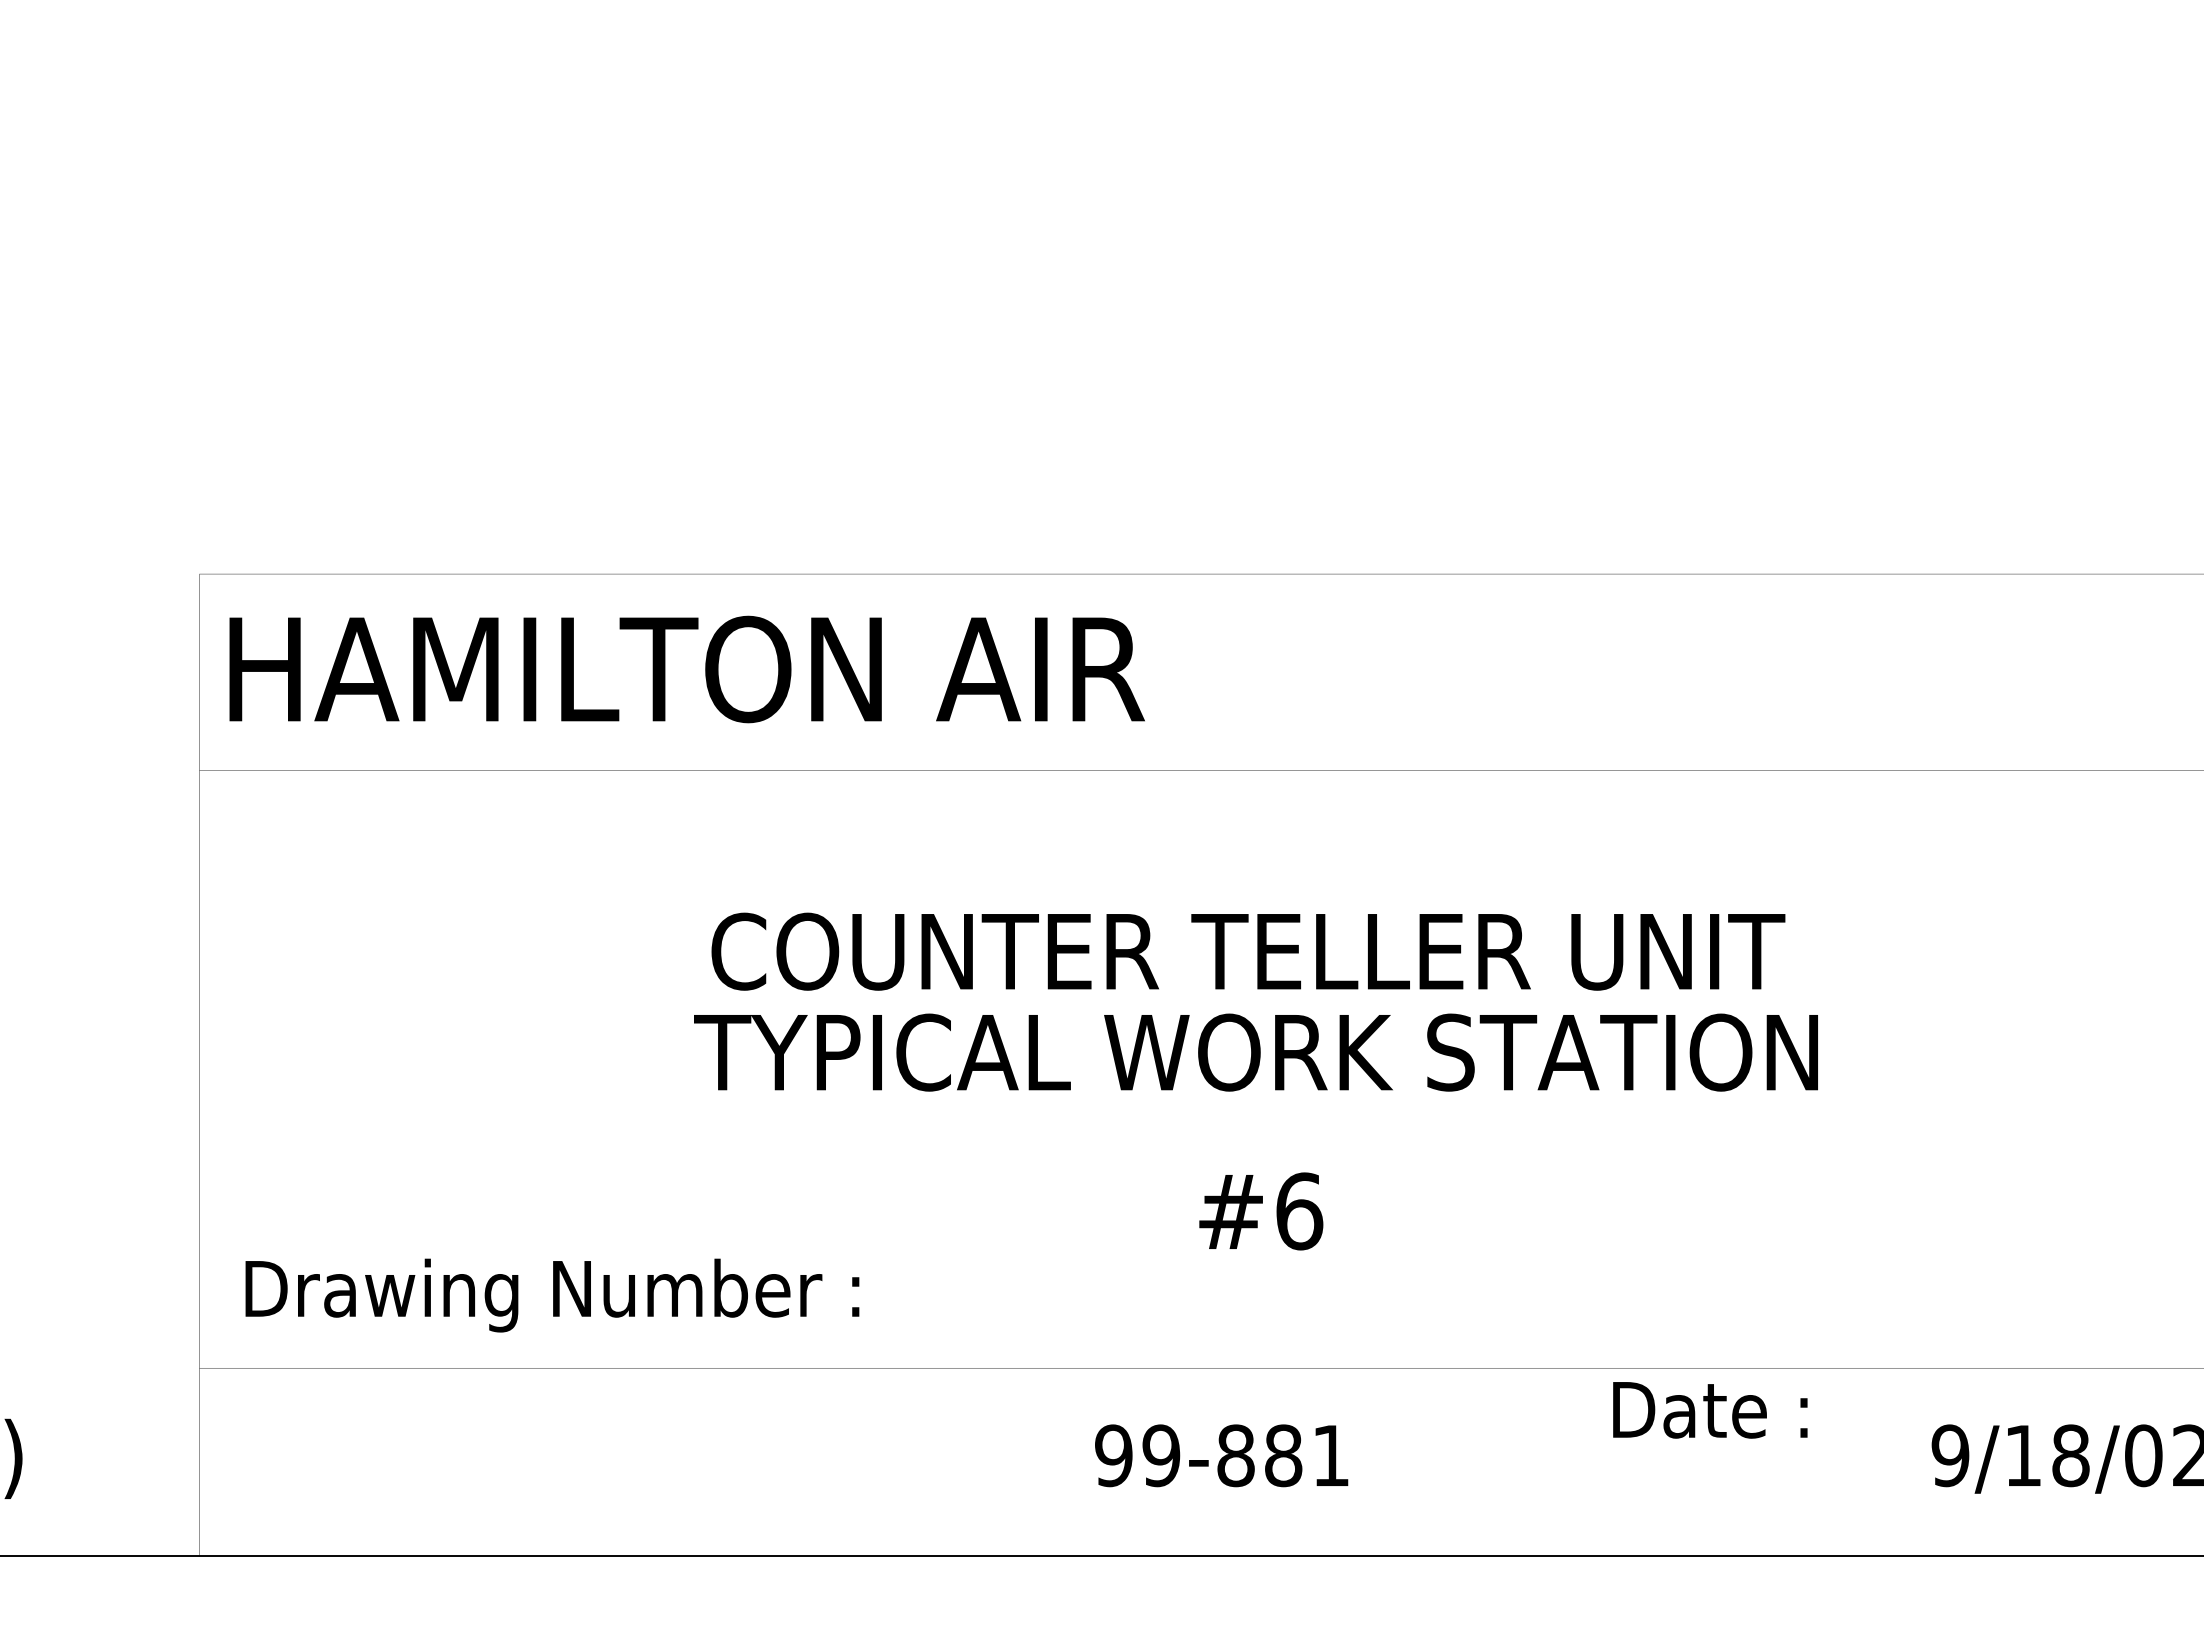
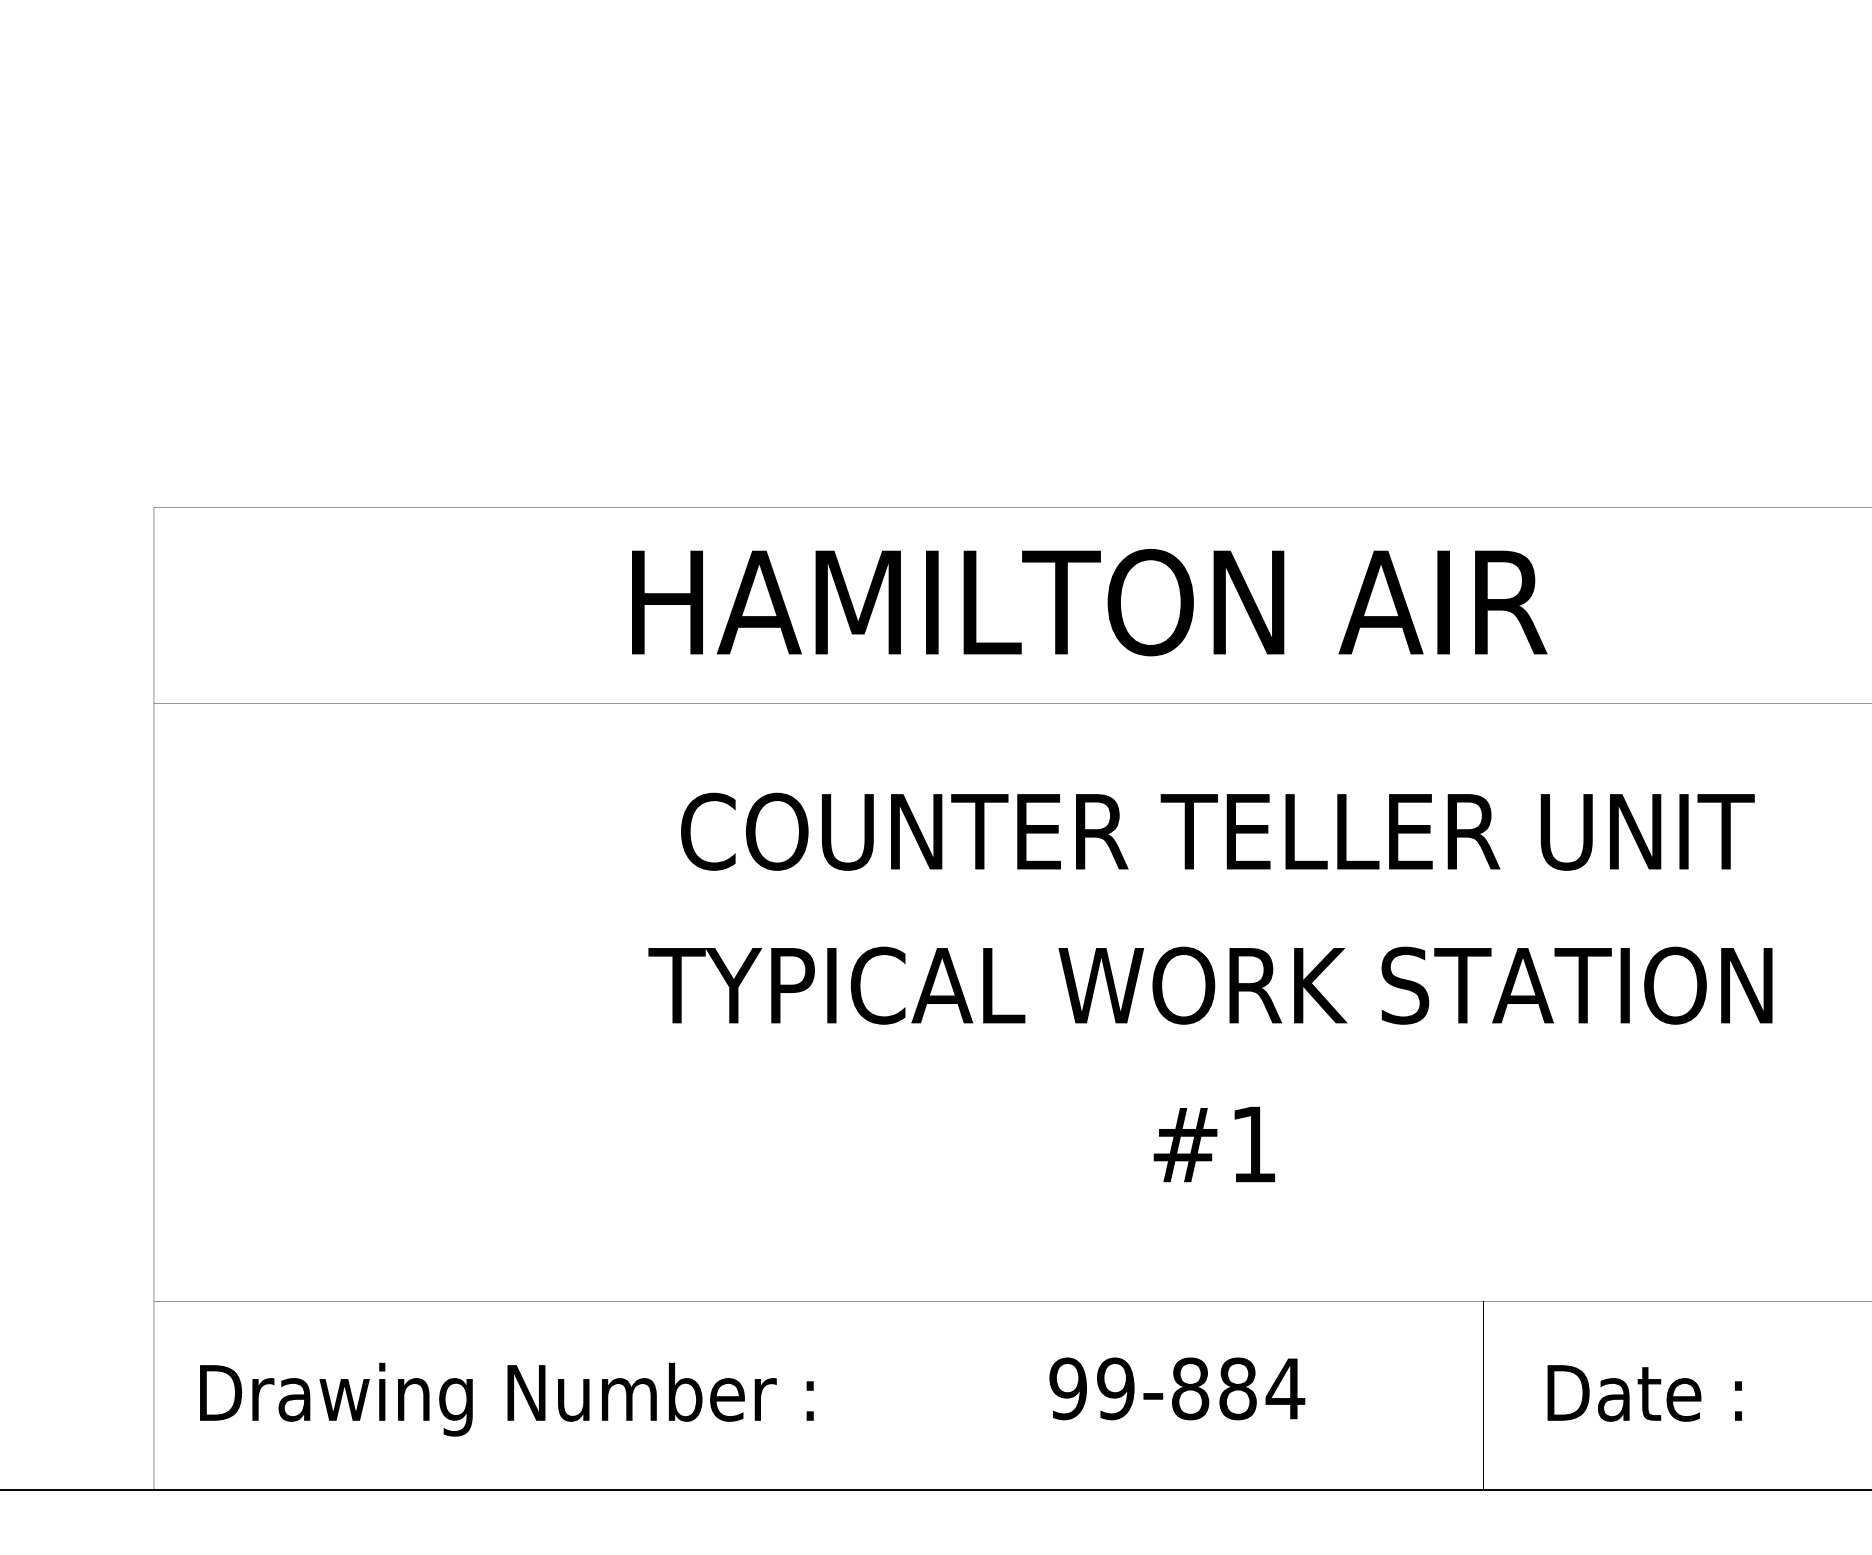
text: (686, 669) -> (1088, 602), moved
text: (1248, 951) -> (1217, 831), moved
text: (1299, 1211) -> (1253, 1144), #6 -> #1
text: (552, 1295) -> (506, 1399), moved
text: (1710, 1410) -> (1644, 1393), moved
text: (1330, 1455) -> (1284, 1388), 99-881 -> 99-884

